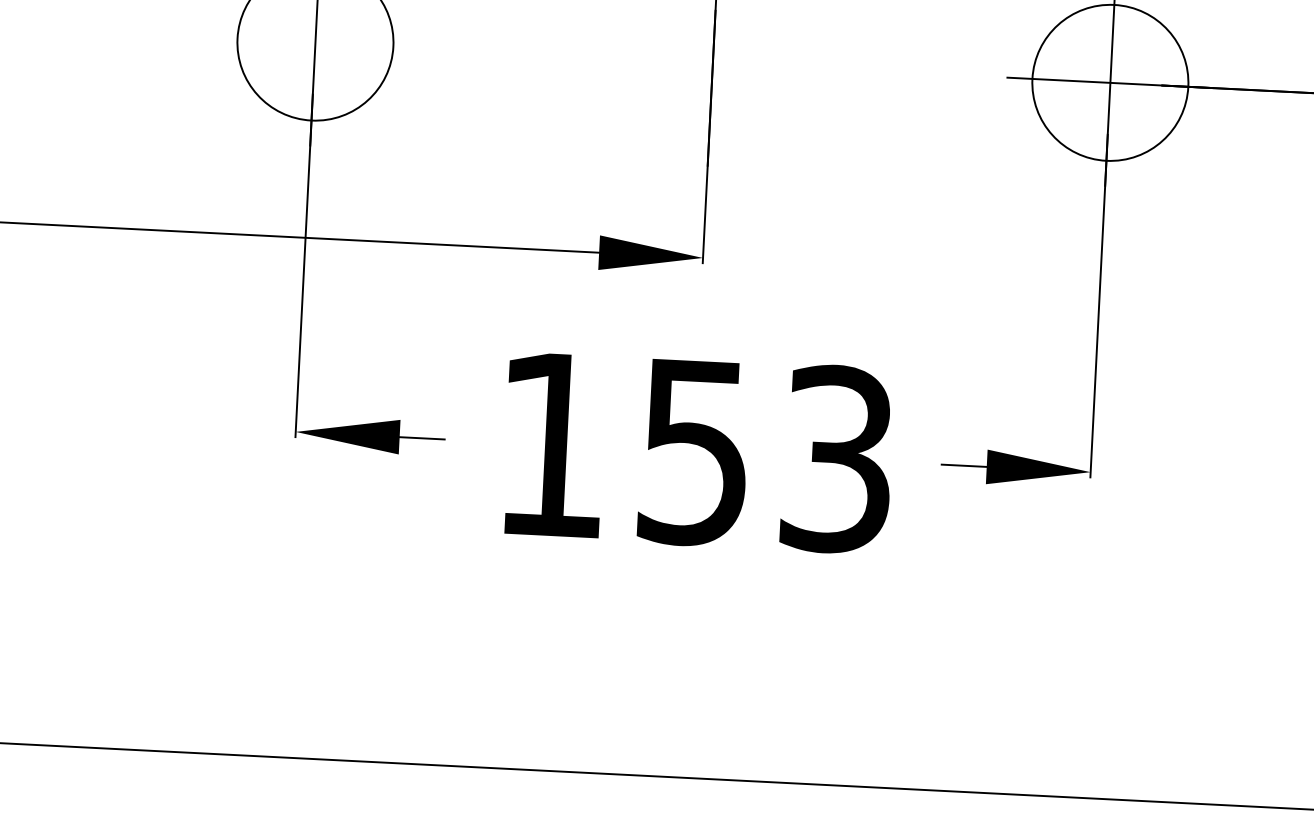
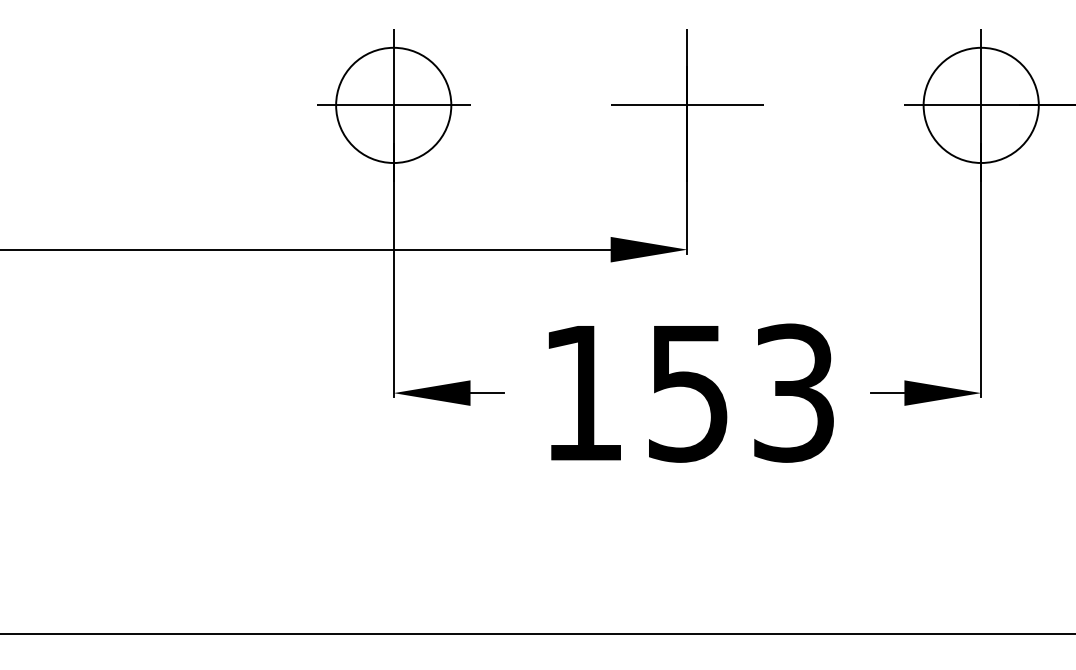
line: (315, 42) -> (393, 105), added
line: (712, 62) -> (687, 105), added

